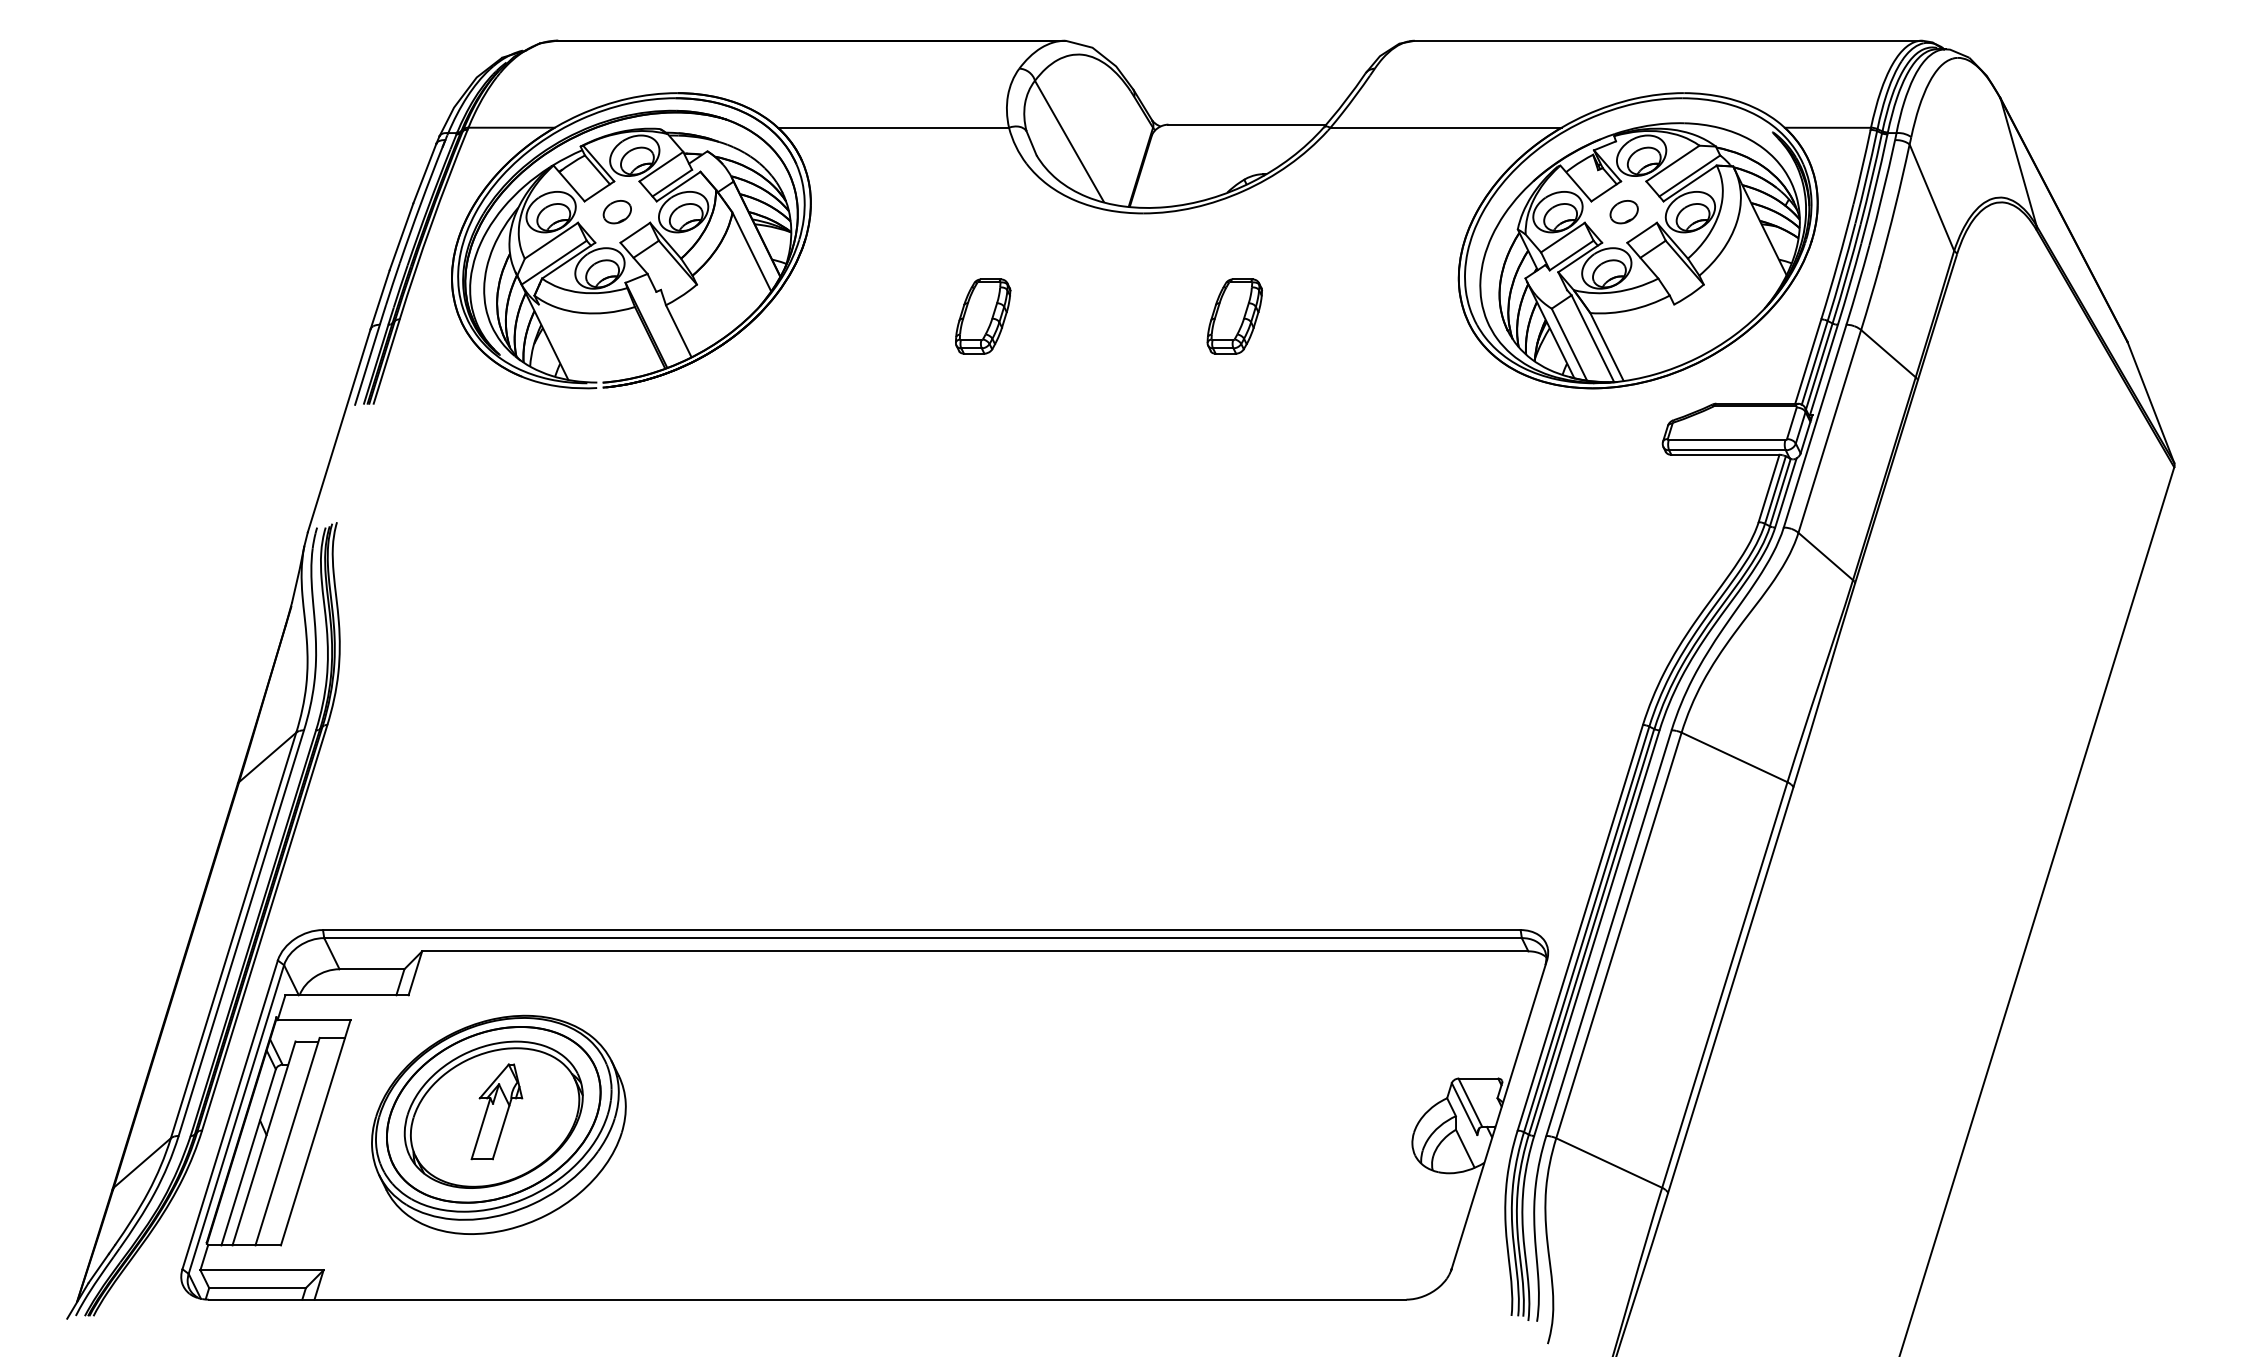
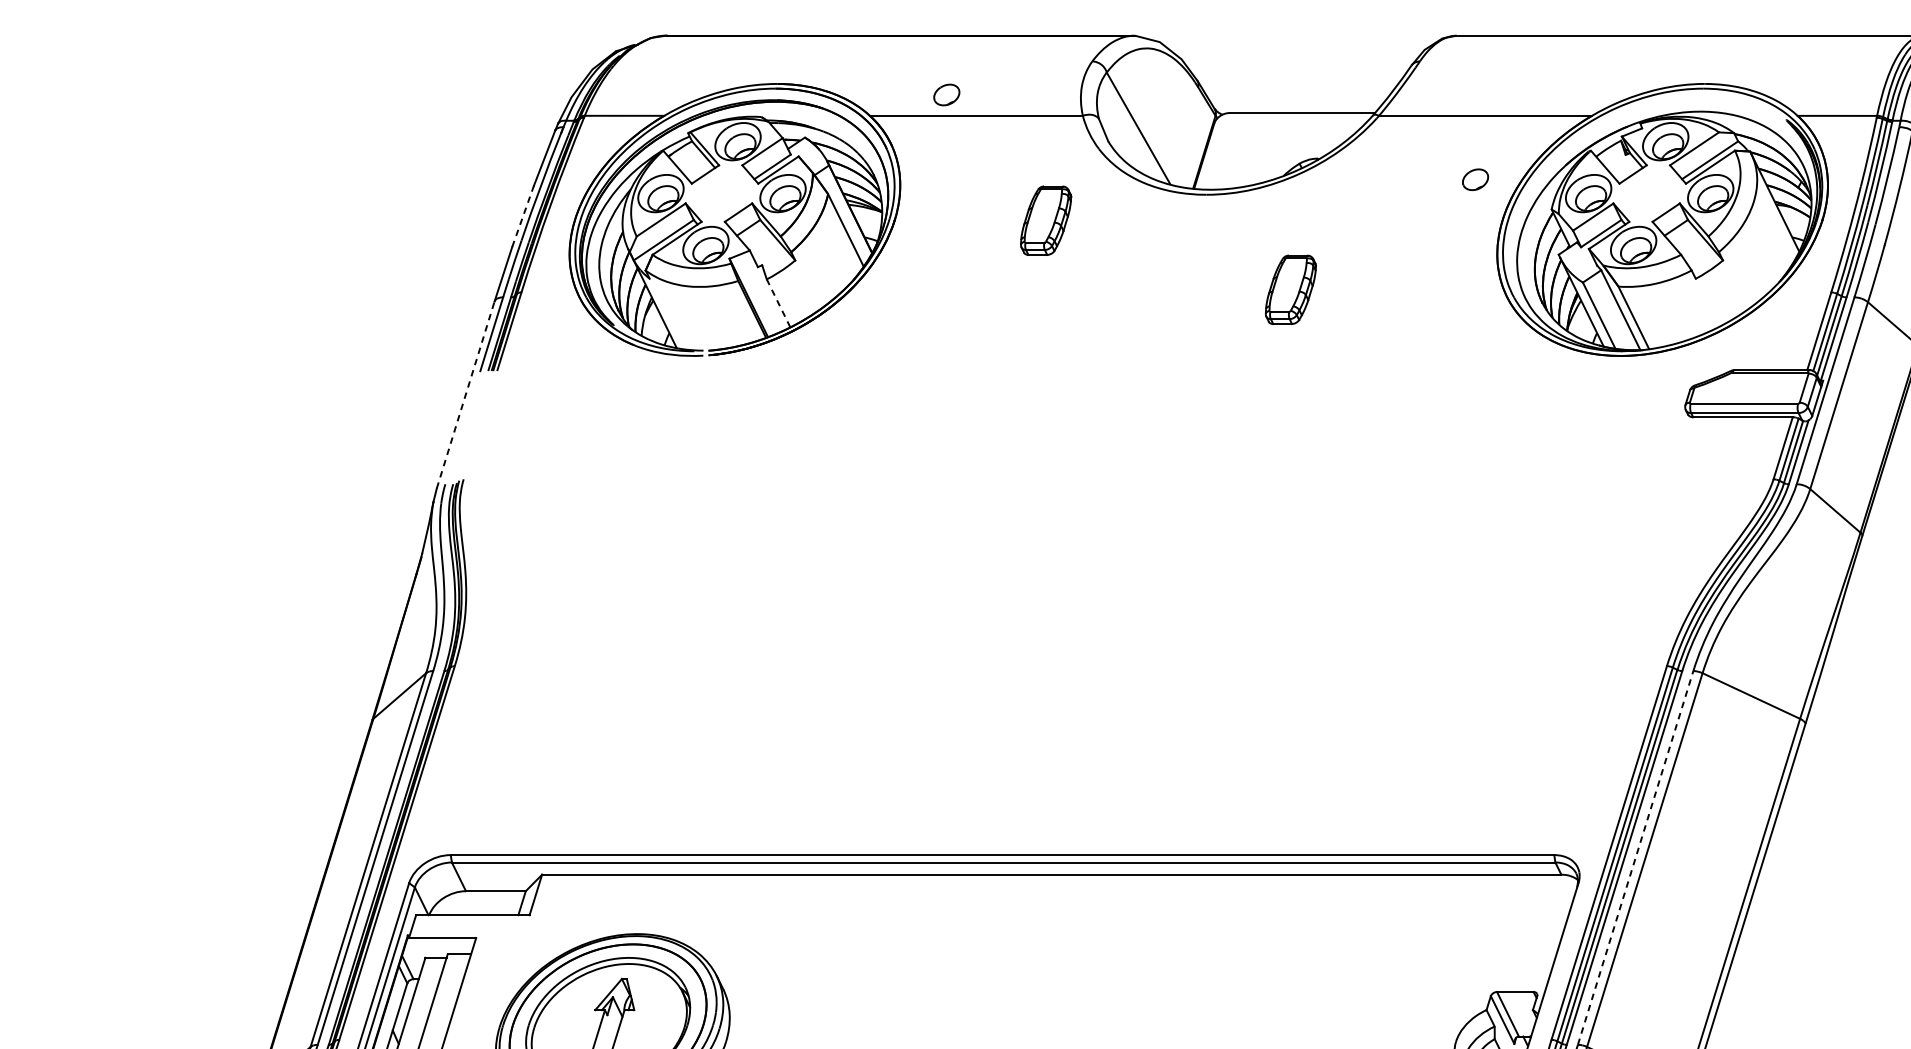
part: (616, 212) -> (946, 95), moved
part: (1623, 212) -> (1474, 180), moved
line: (401, 237) -> (523, 216), solid -> dashed
part: (983, 316) -> (1046, 220), moved
line: (678, 331) -> (778, 303), solid -> dashed
line: (339, 430) -> (465, 394), solid -> dashed
line: (1609, 932) -> (1636, 857), solid -> dashed

